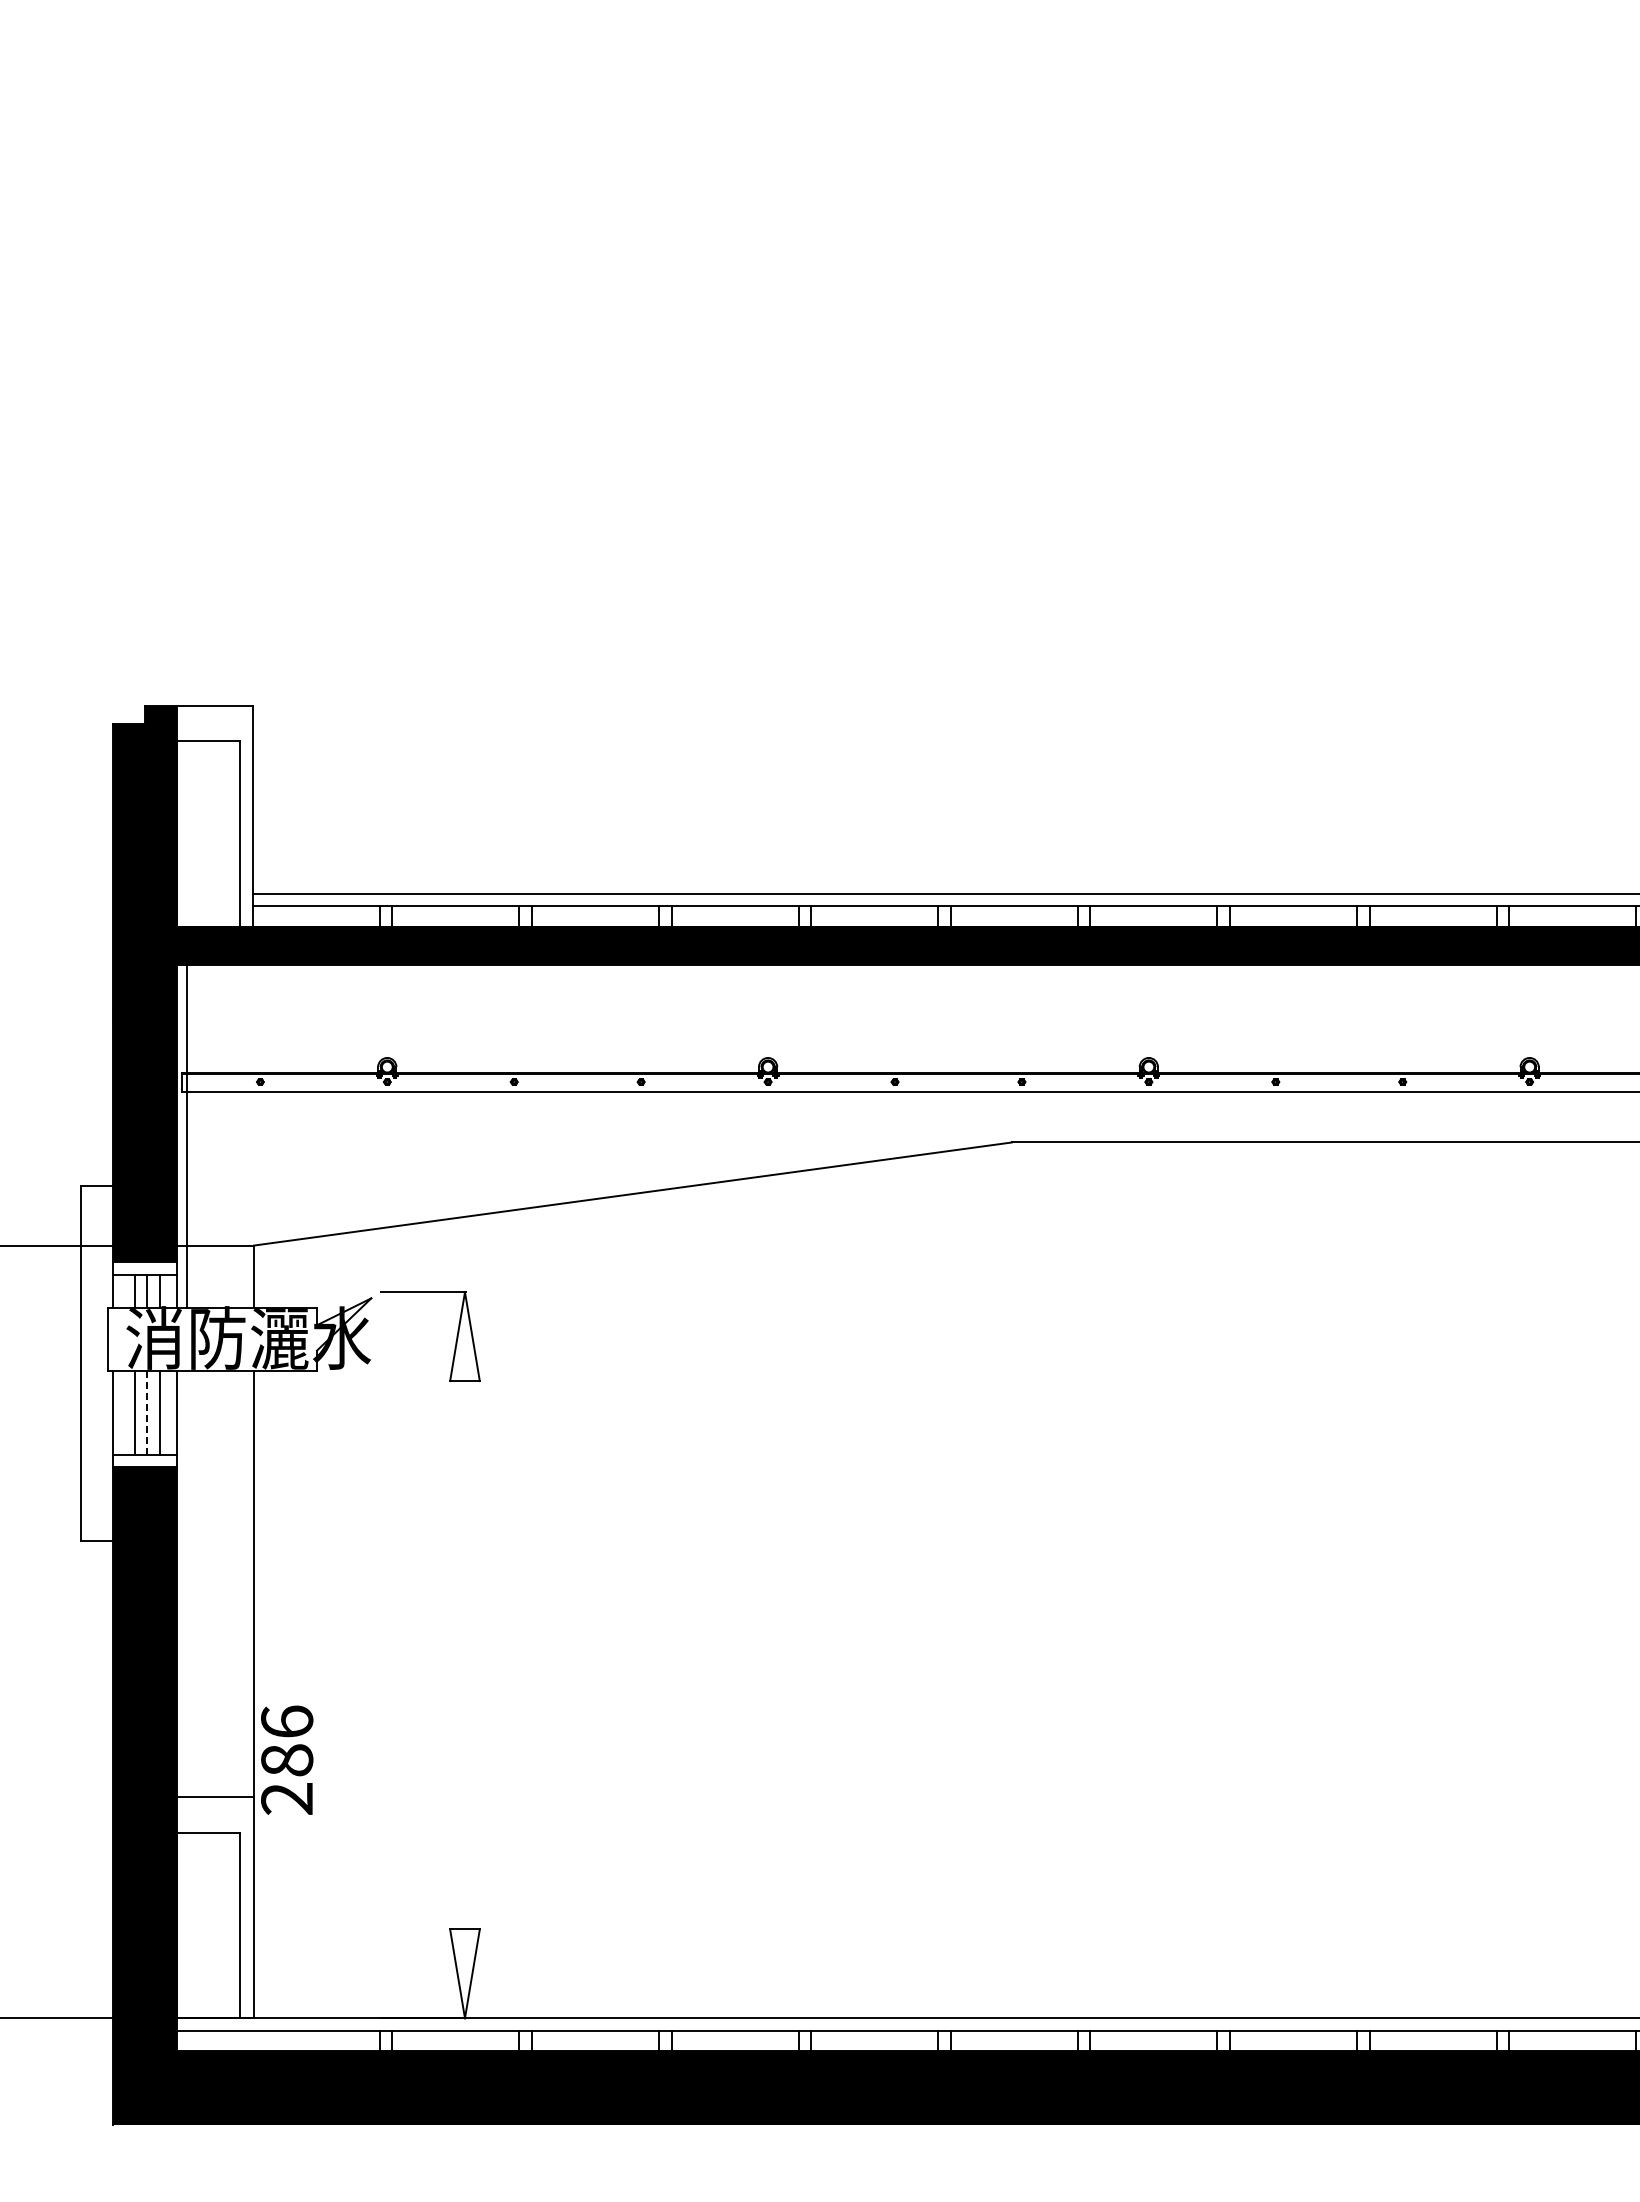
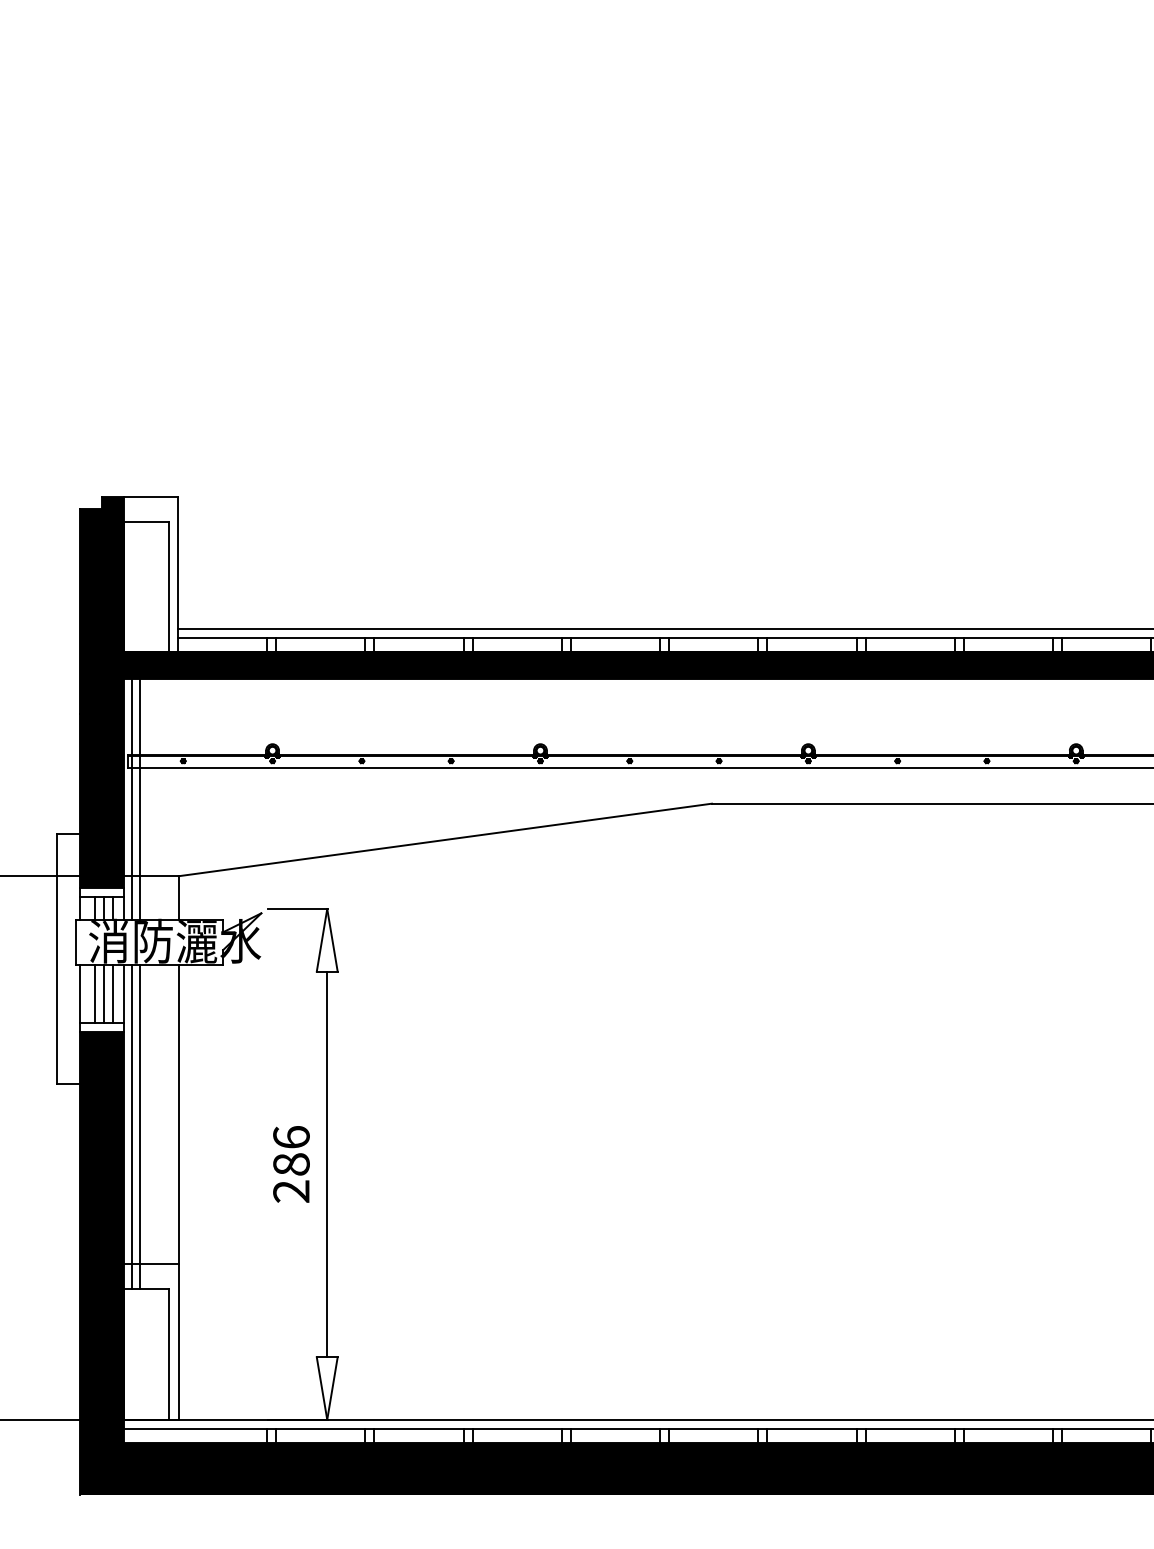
line: (199, 1136) -> (140, 799), added
line: (147, 1413) -> (103, 994), dashed -> solid
line: (186, 1601) -> (131, 1126), added
line: (199, 1601) -> (140, 1126), added
line: (464, 1655) -> (326, 1164), added
text: (287, 1759) -> (291, 1163), moved

